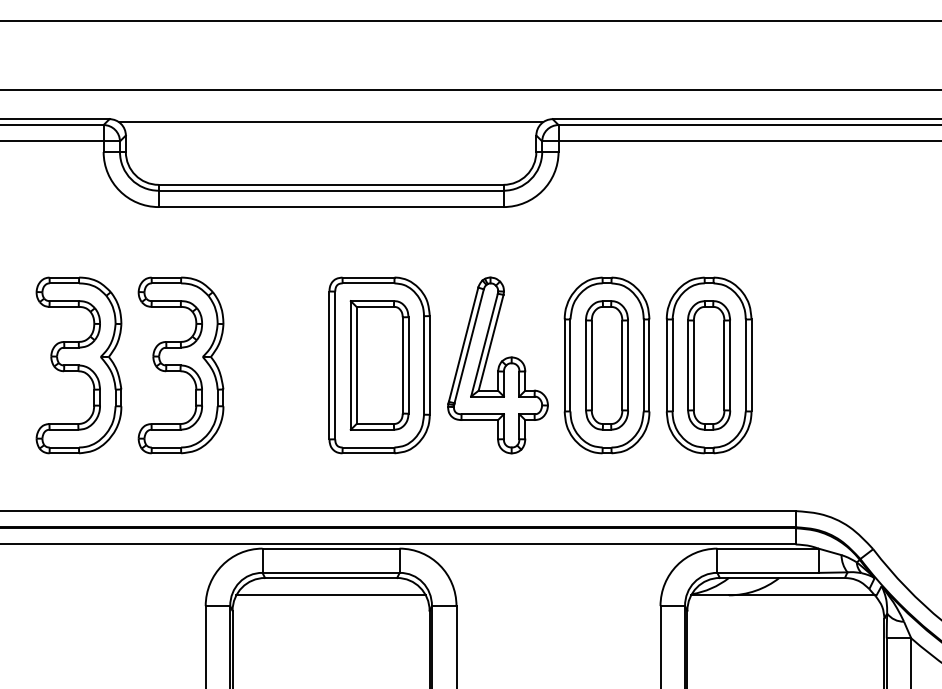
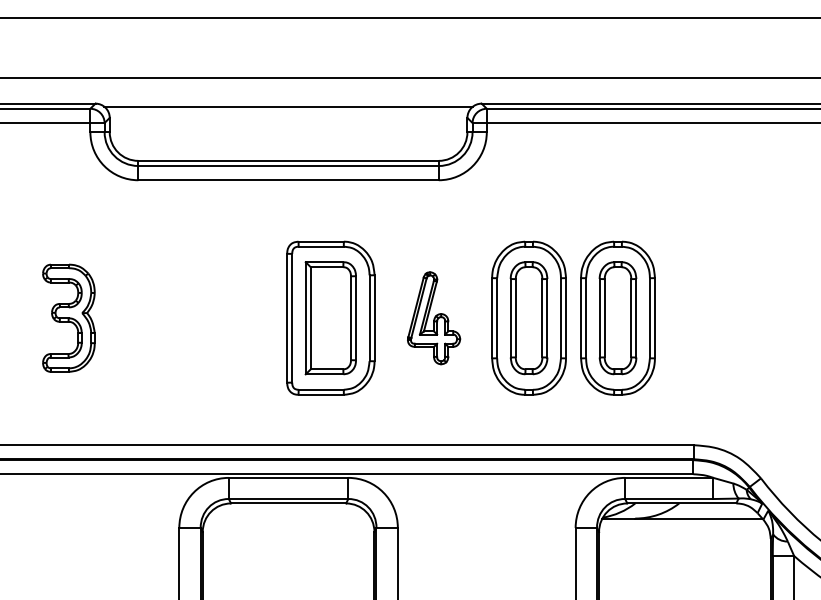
part: (78, 365) -> (68, 318), size x0.7
part: (180, 365) -> (157, 318), removed
part: (497, 365) -> (433, 318), size x0.6
line: (330, 595) -> (288, 518), removed

